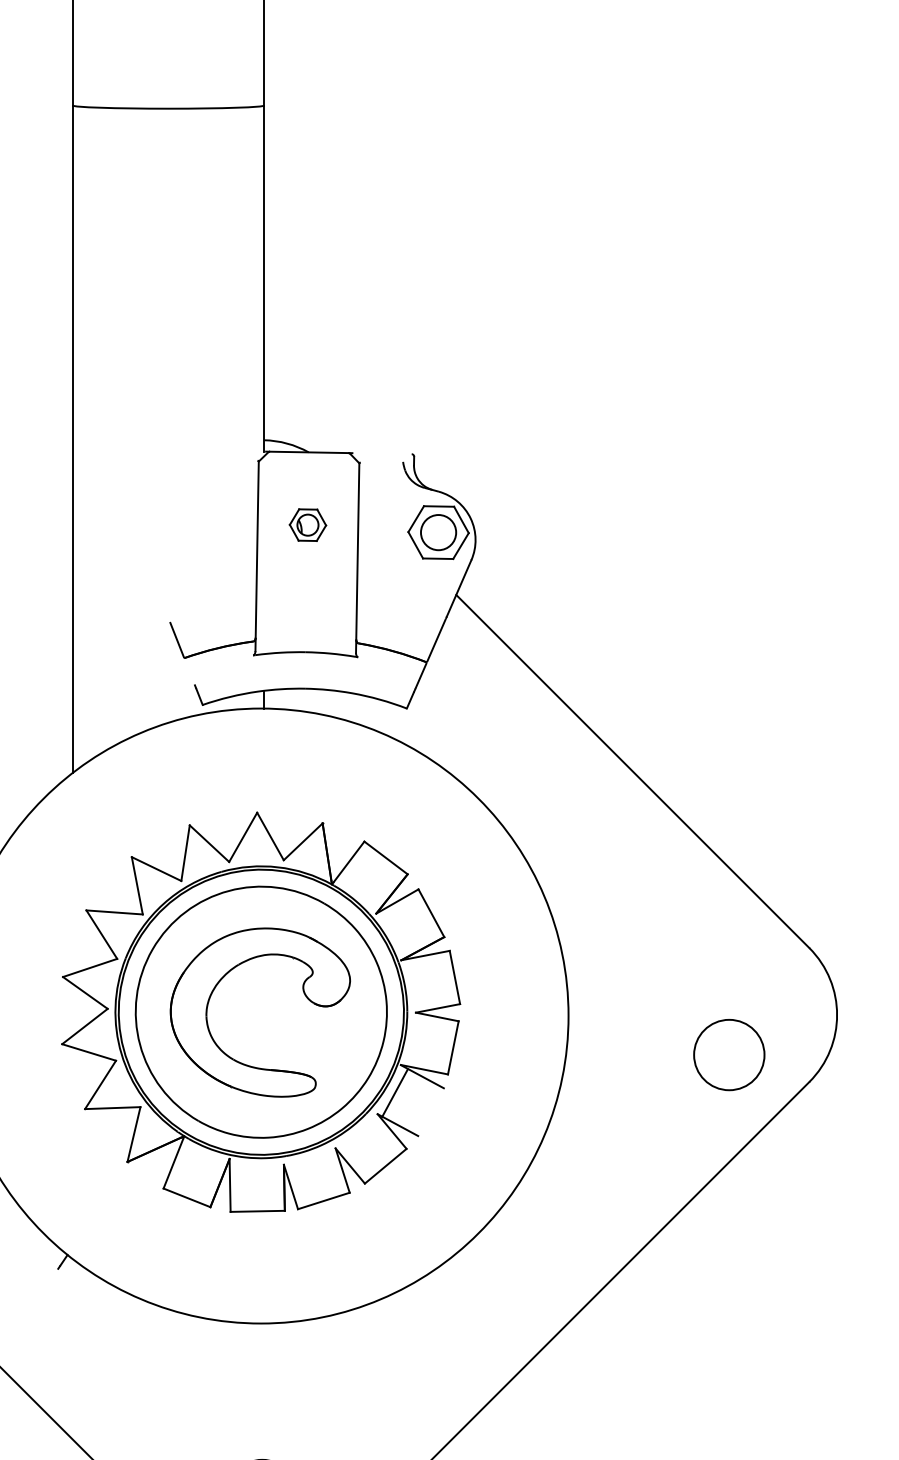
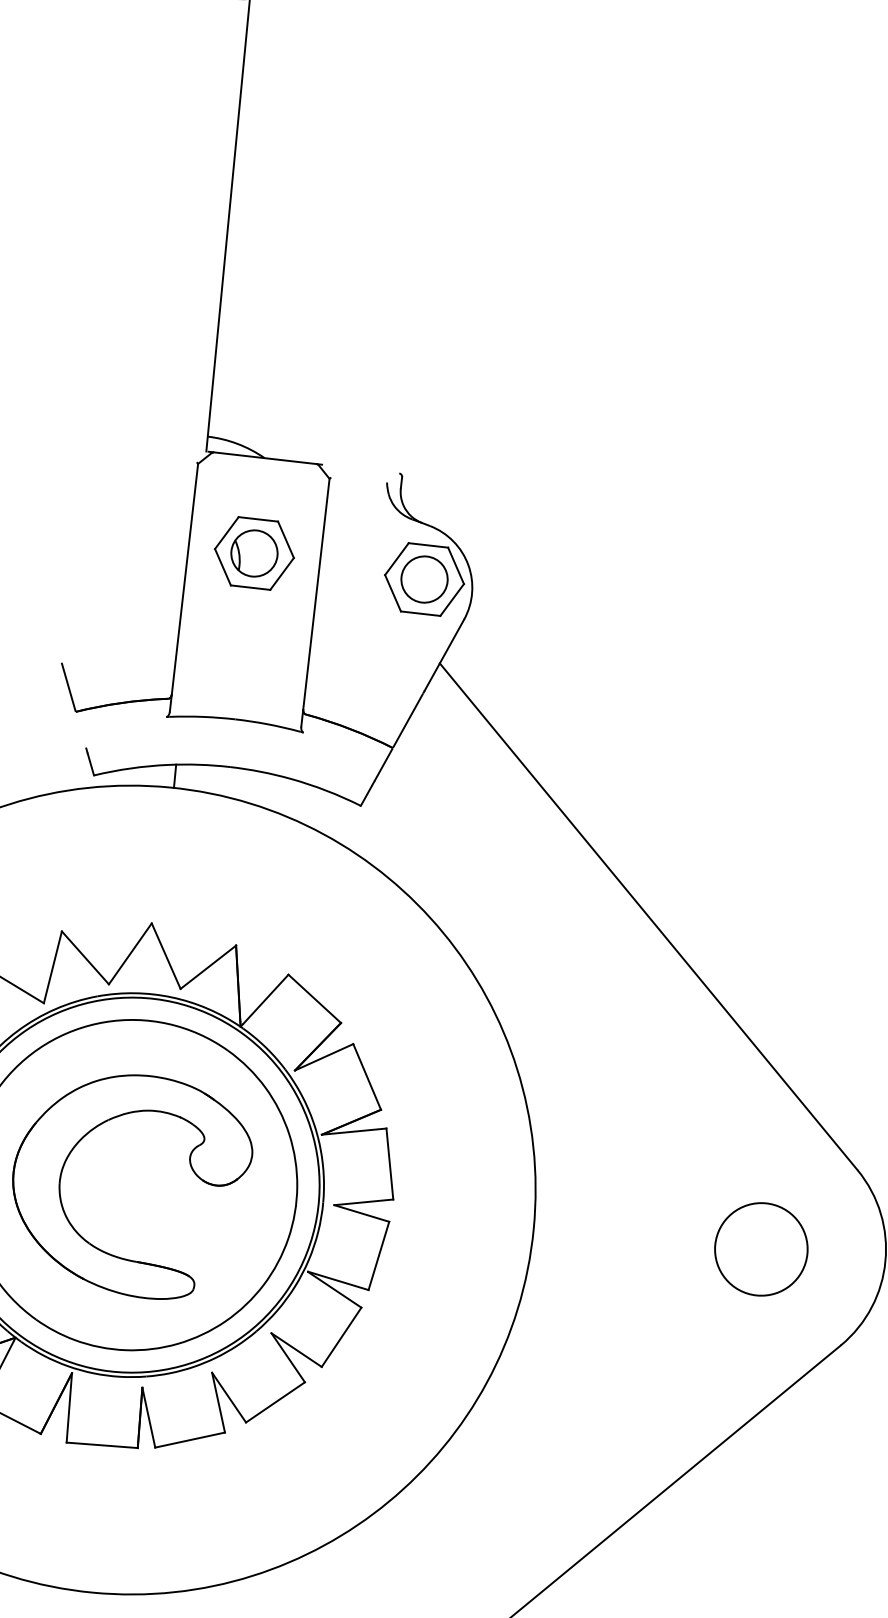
part: (307, 524) -> (253, 552), size x1.67
circle: (729, 1055) -> (761, 1250), moved
line: (394, 1093) -> (340, 1337), moved

